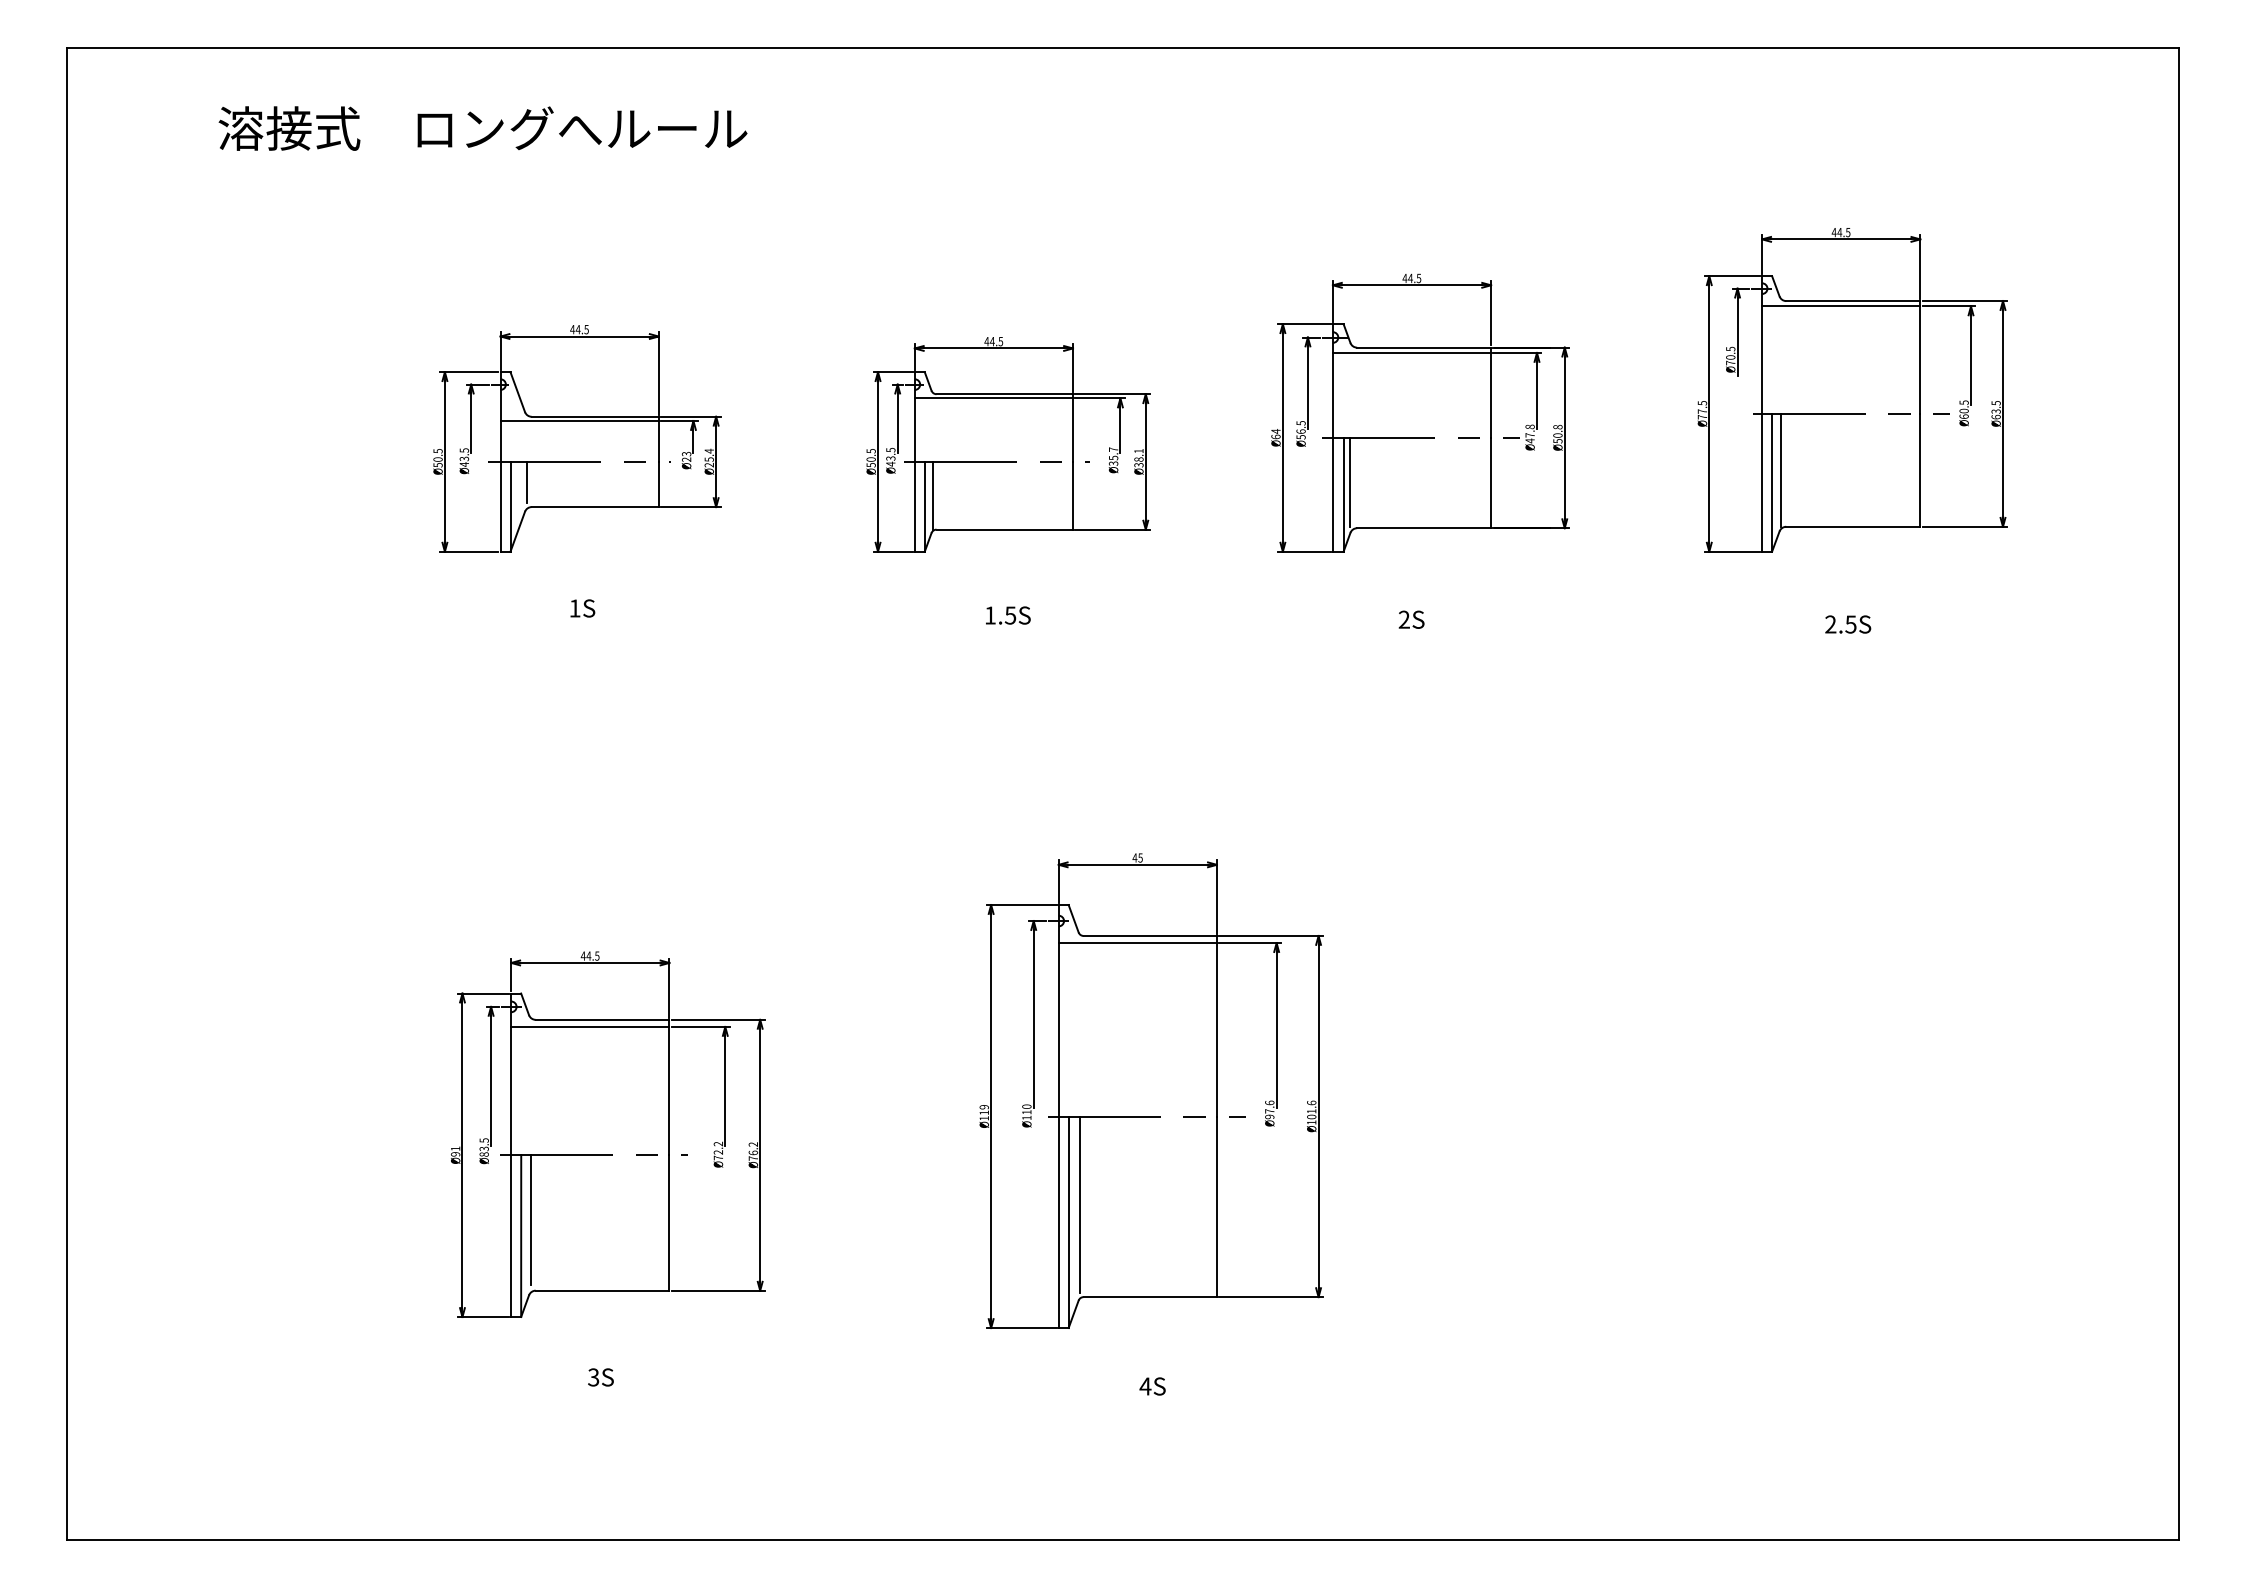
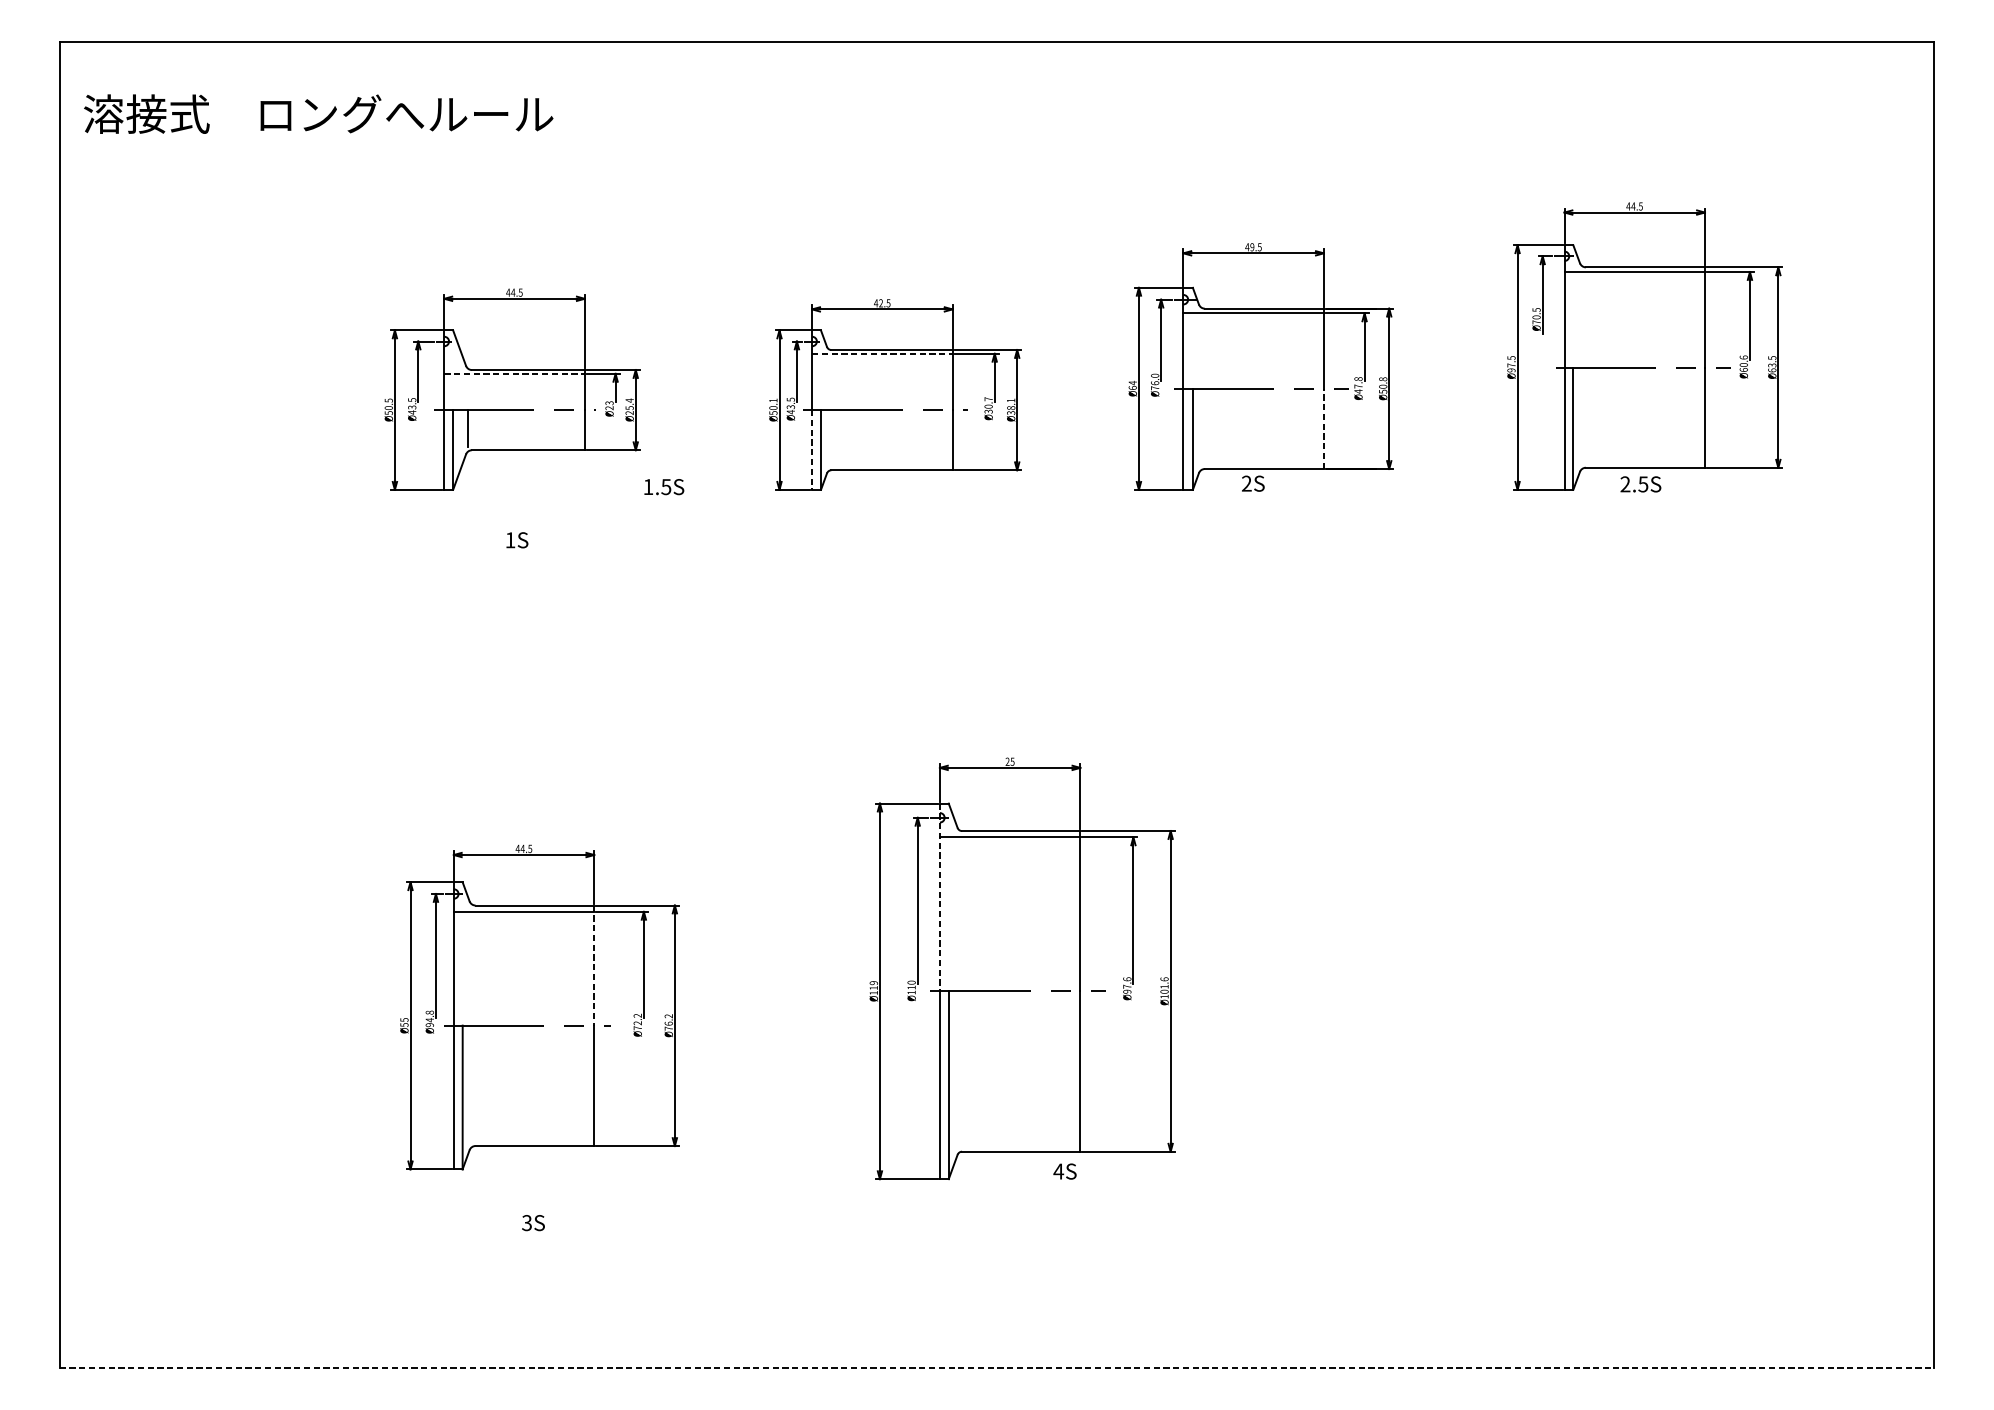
text: (482, 128) -> (318, 114), moved
text: (1410, 278) -> (1252, 247), 44.5 -> 49.5
text: (992, 341) -> (881, 303), 44.5 -> 42.5
line: (994, 398) -> (882, 353), solid -> dashed
text: (1963, 402) -> (1743, 357), Ø60.5 -> Ø60.6
text: (1702, 417) -> (1511, 370), Ø77.5 -> Ø97.5
line: (580, 421) -> (515, 374), solid -> dashed
text: (1300, 430) -> (1154, 382), Ø56.5 -> Ø76.0
text: (870, 451) -> (772, 400), Ø50.5 -> Ø50.1
text: (1113, 457) -> (988, 406), Ø35.7 -> Ø30.7
line: (1781, 469) -> (1581, 416), removed
line: (1350, 481) -> (1198, 427), removed
line: (1491, 482) -> (1324, 428), solid -> dashed
line: (932, 495) -> (827, 439), removed
line: (914, 506) -> (811, 449), solid -> dashed
text: (1008, 615) -> (664, 487), moved
text: (1411, 619) -> (1253, 483), moved
text: (1848, 624) -> (1641, 484), moved
text: (1134, 857) -> (1007, 761), 45 -> 25
line: (1058, 1010) -> (939, 897), solid -> dashed
line: (669, 1087) -> (594, 965), solid -> dashed
text: (483, 1147) -> (429, 1018), Ø83.5 -> Ø94.8
text: (455, 1151) -> (404, 1022), Ø91 -> Ø55
line: (1079, 1204) -> (958, 1069), removed
line: (530, 1220) -> (470, 1083), removed
text: (1152, 1386) -> (1064, 1171), moved
line: (1123, 1540) -> (997, 1367), solid -> dashed

